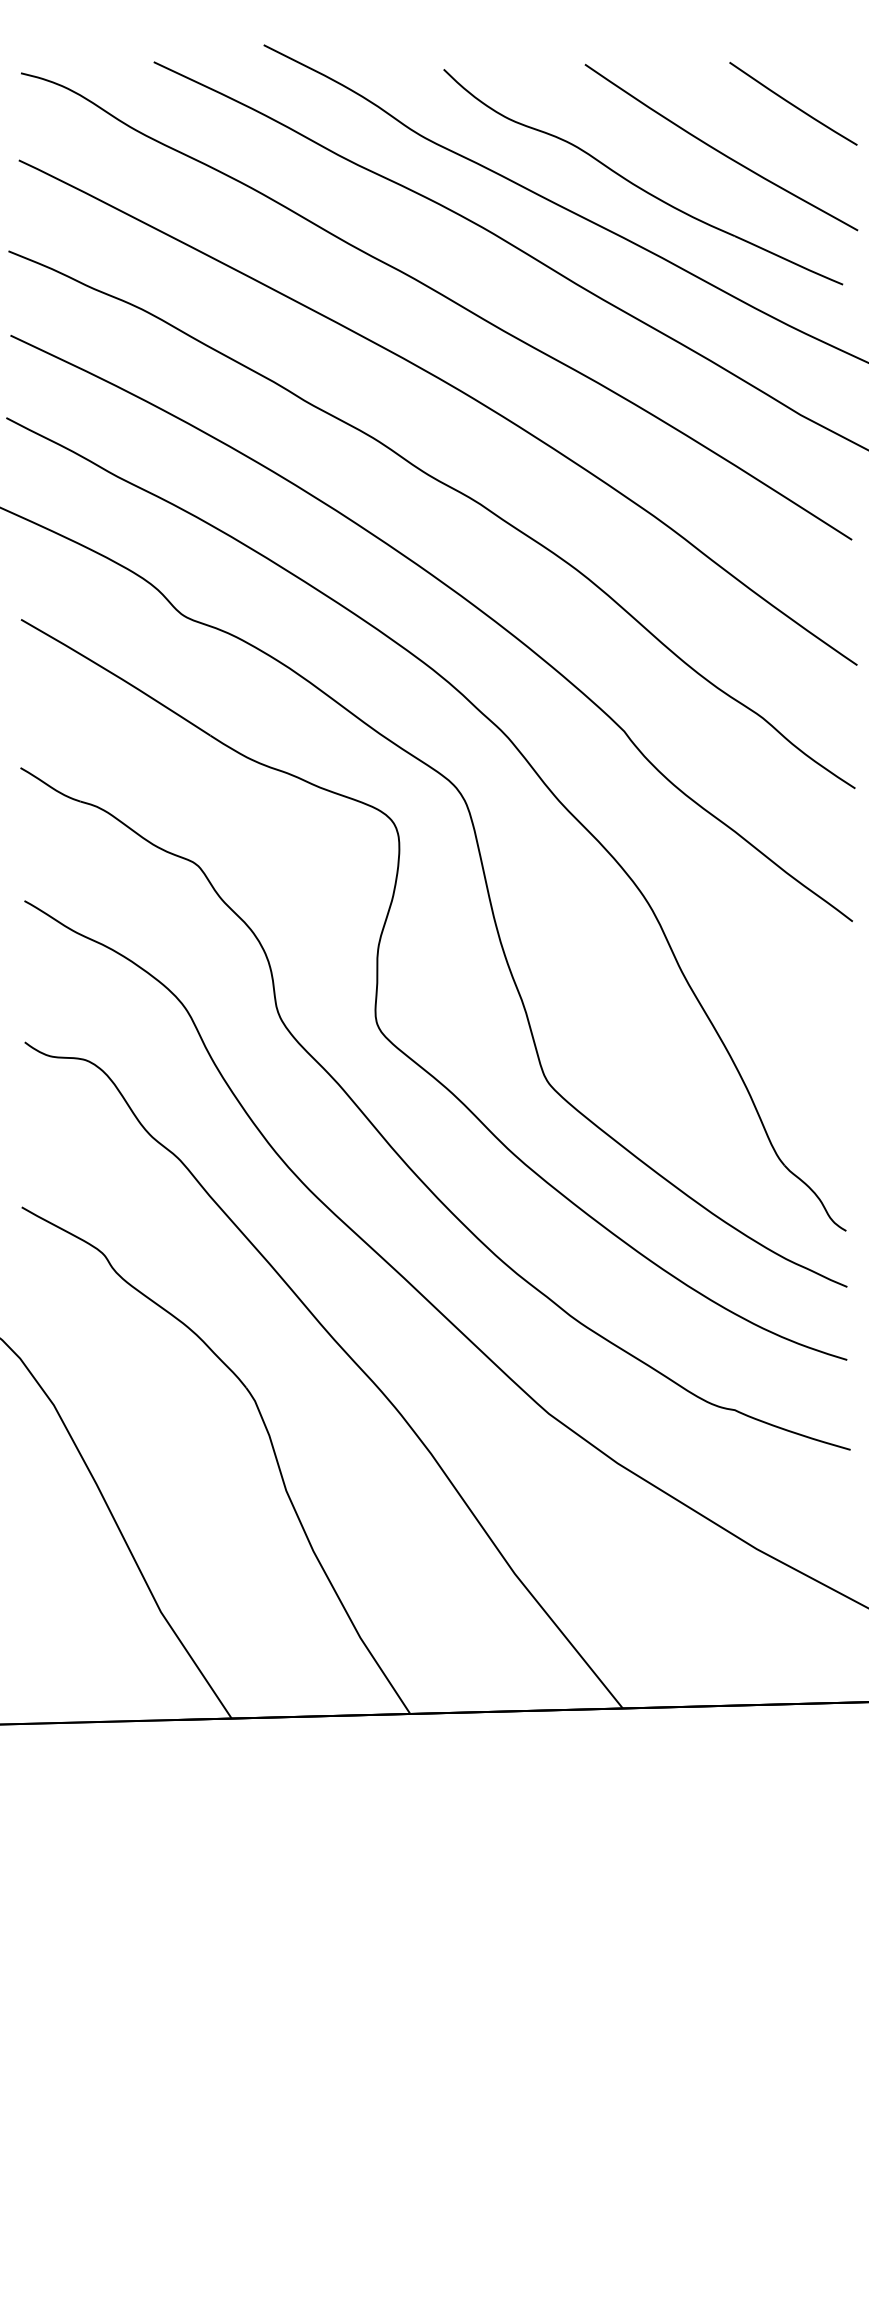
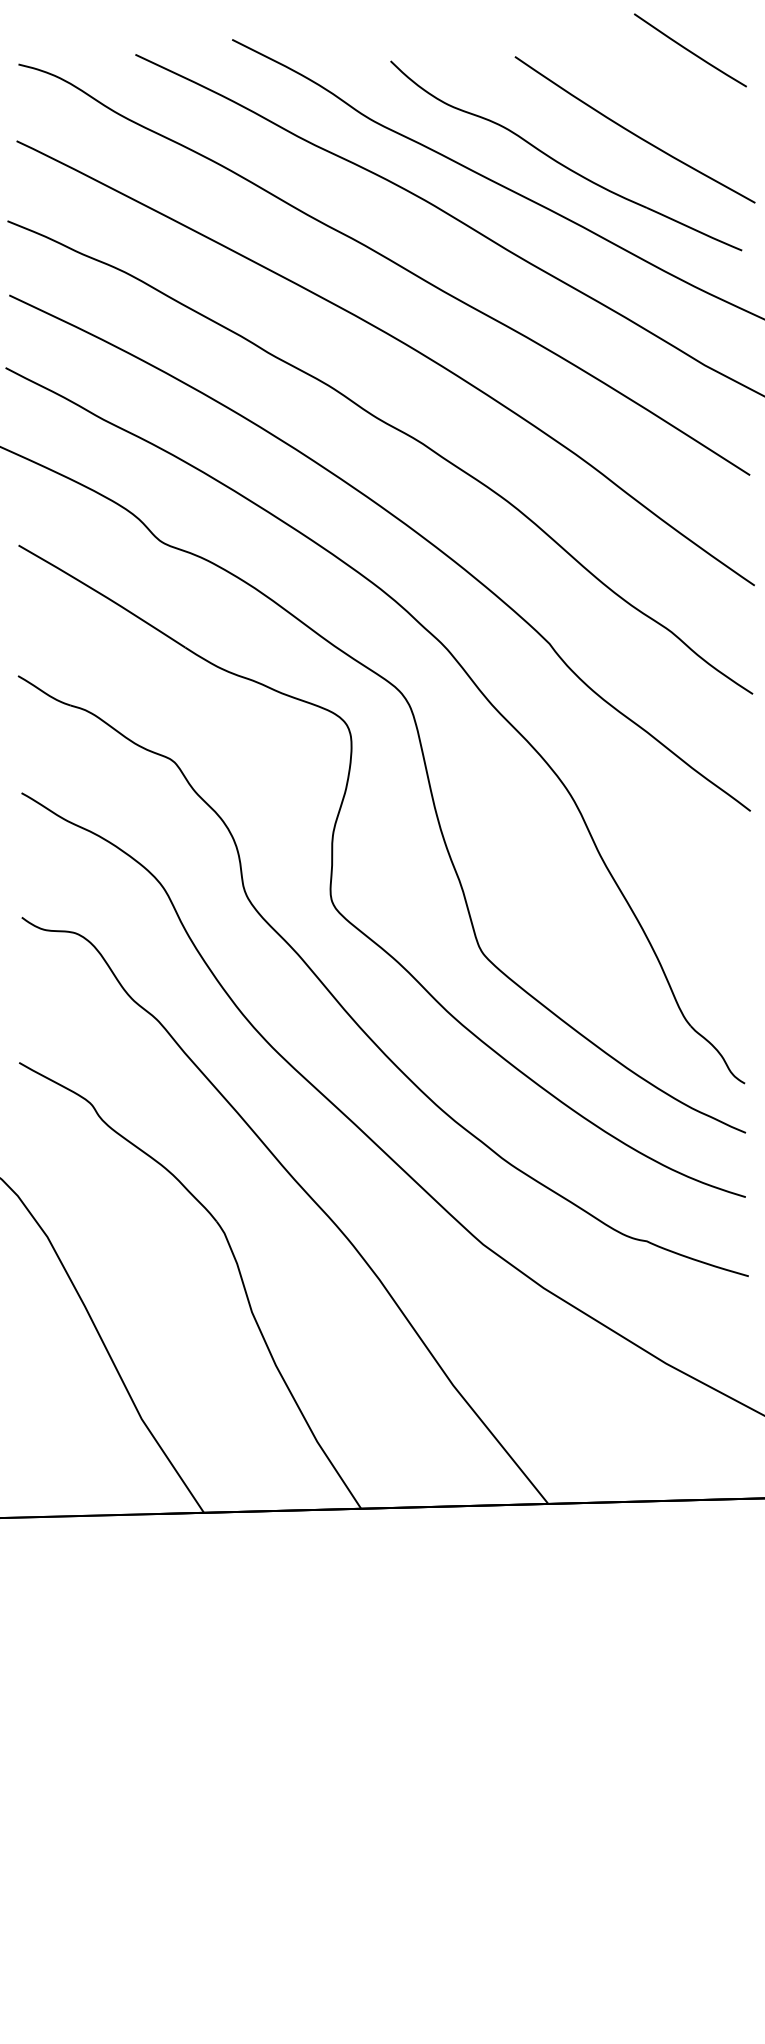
curve: (793, 103) -> (690, 50), moved

